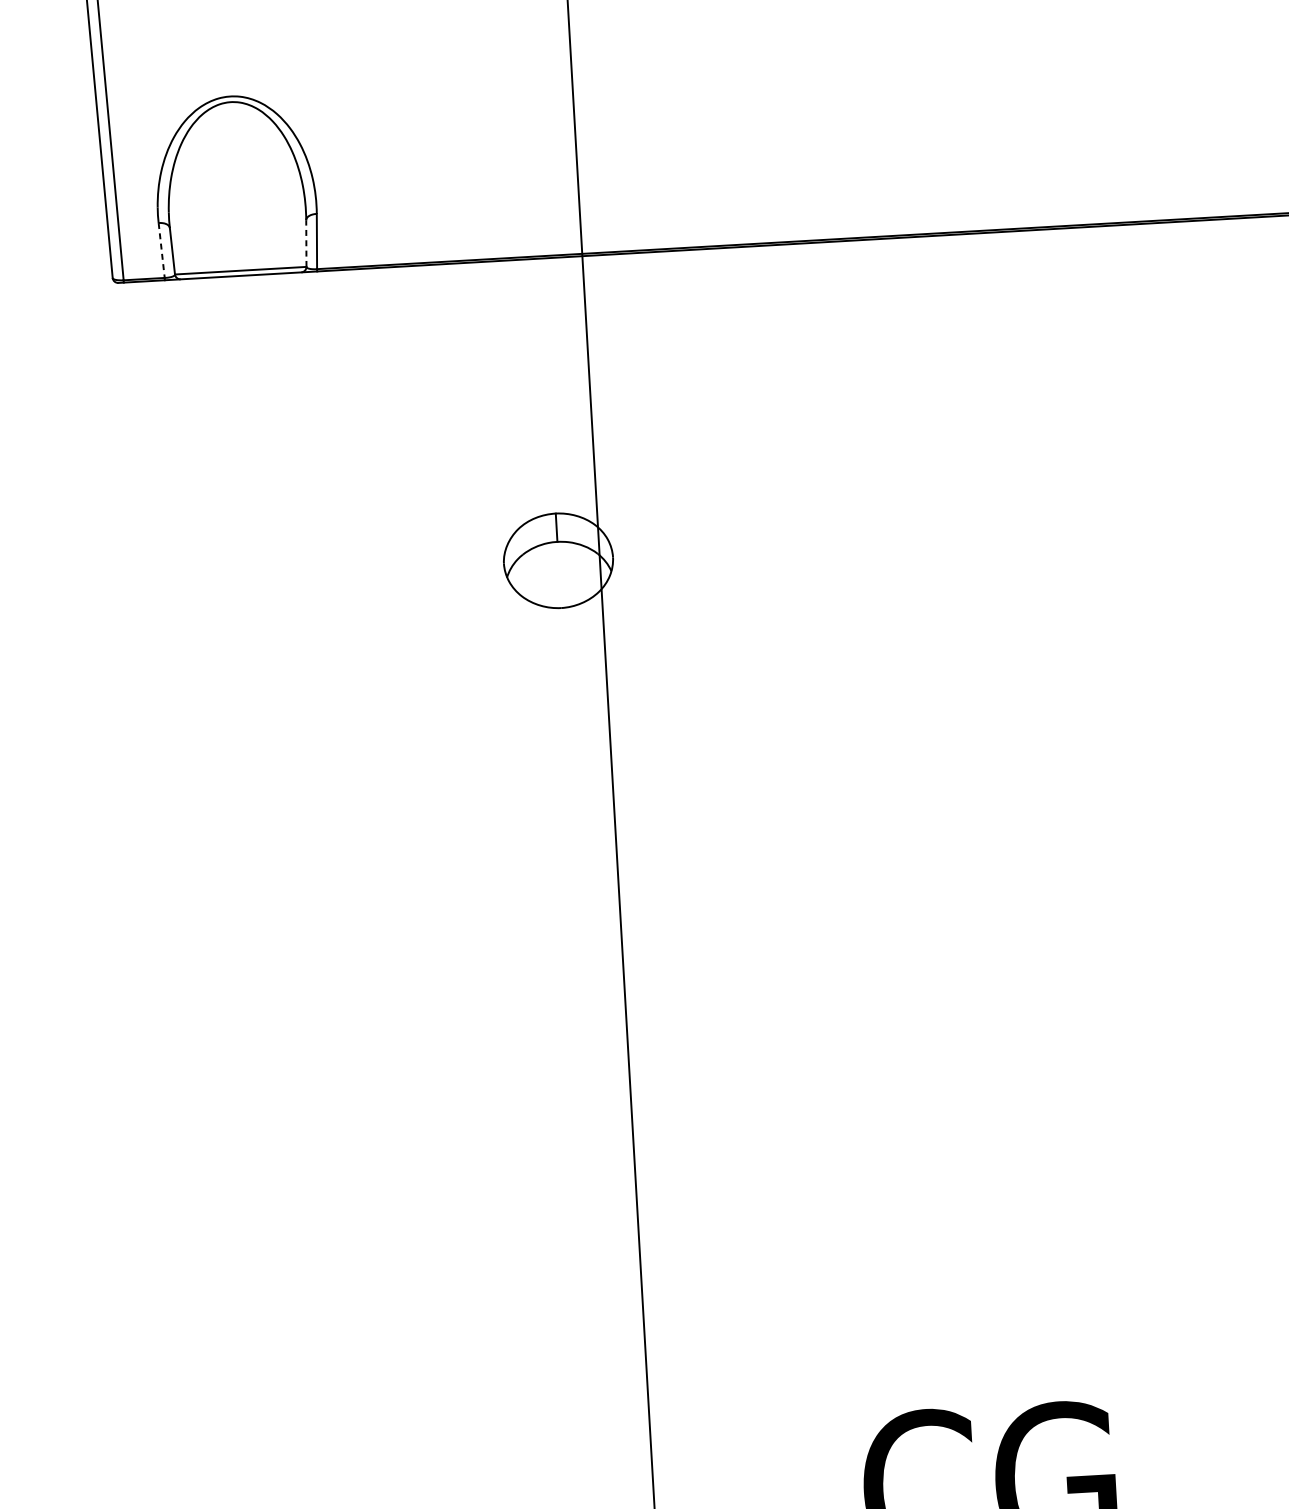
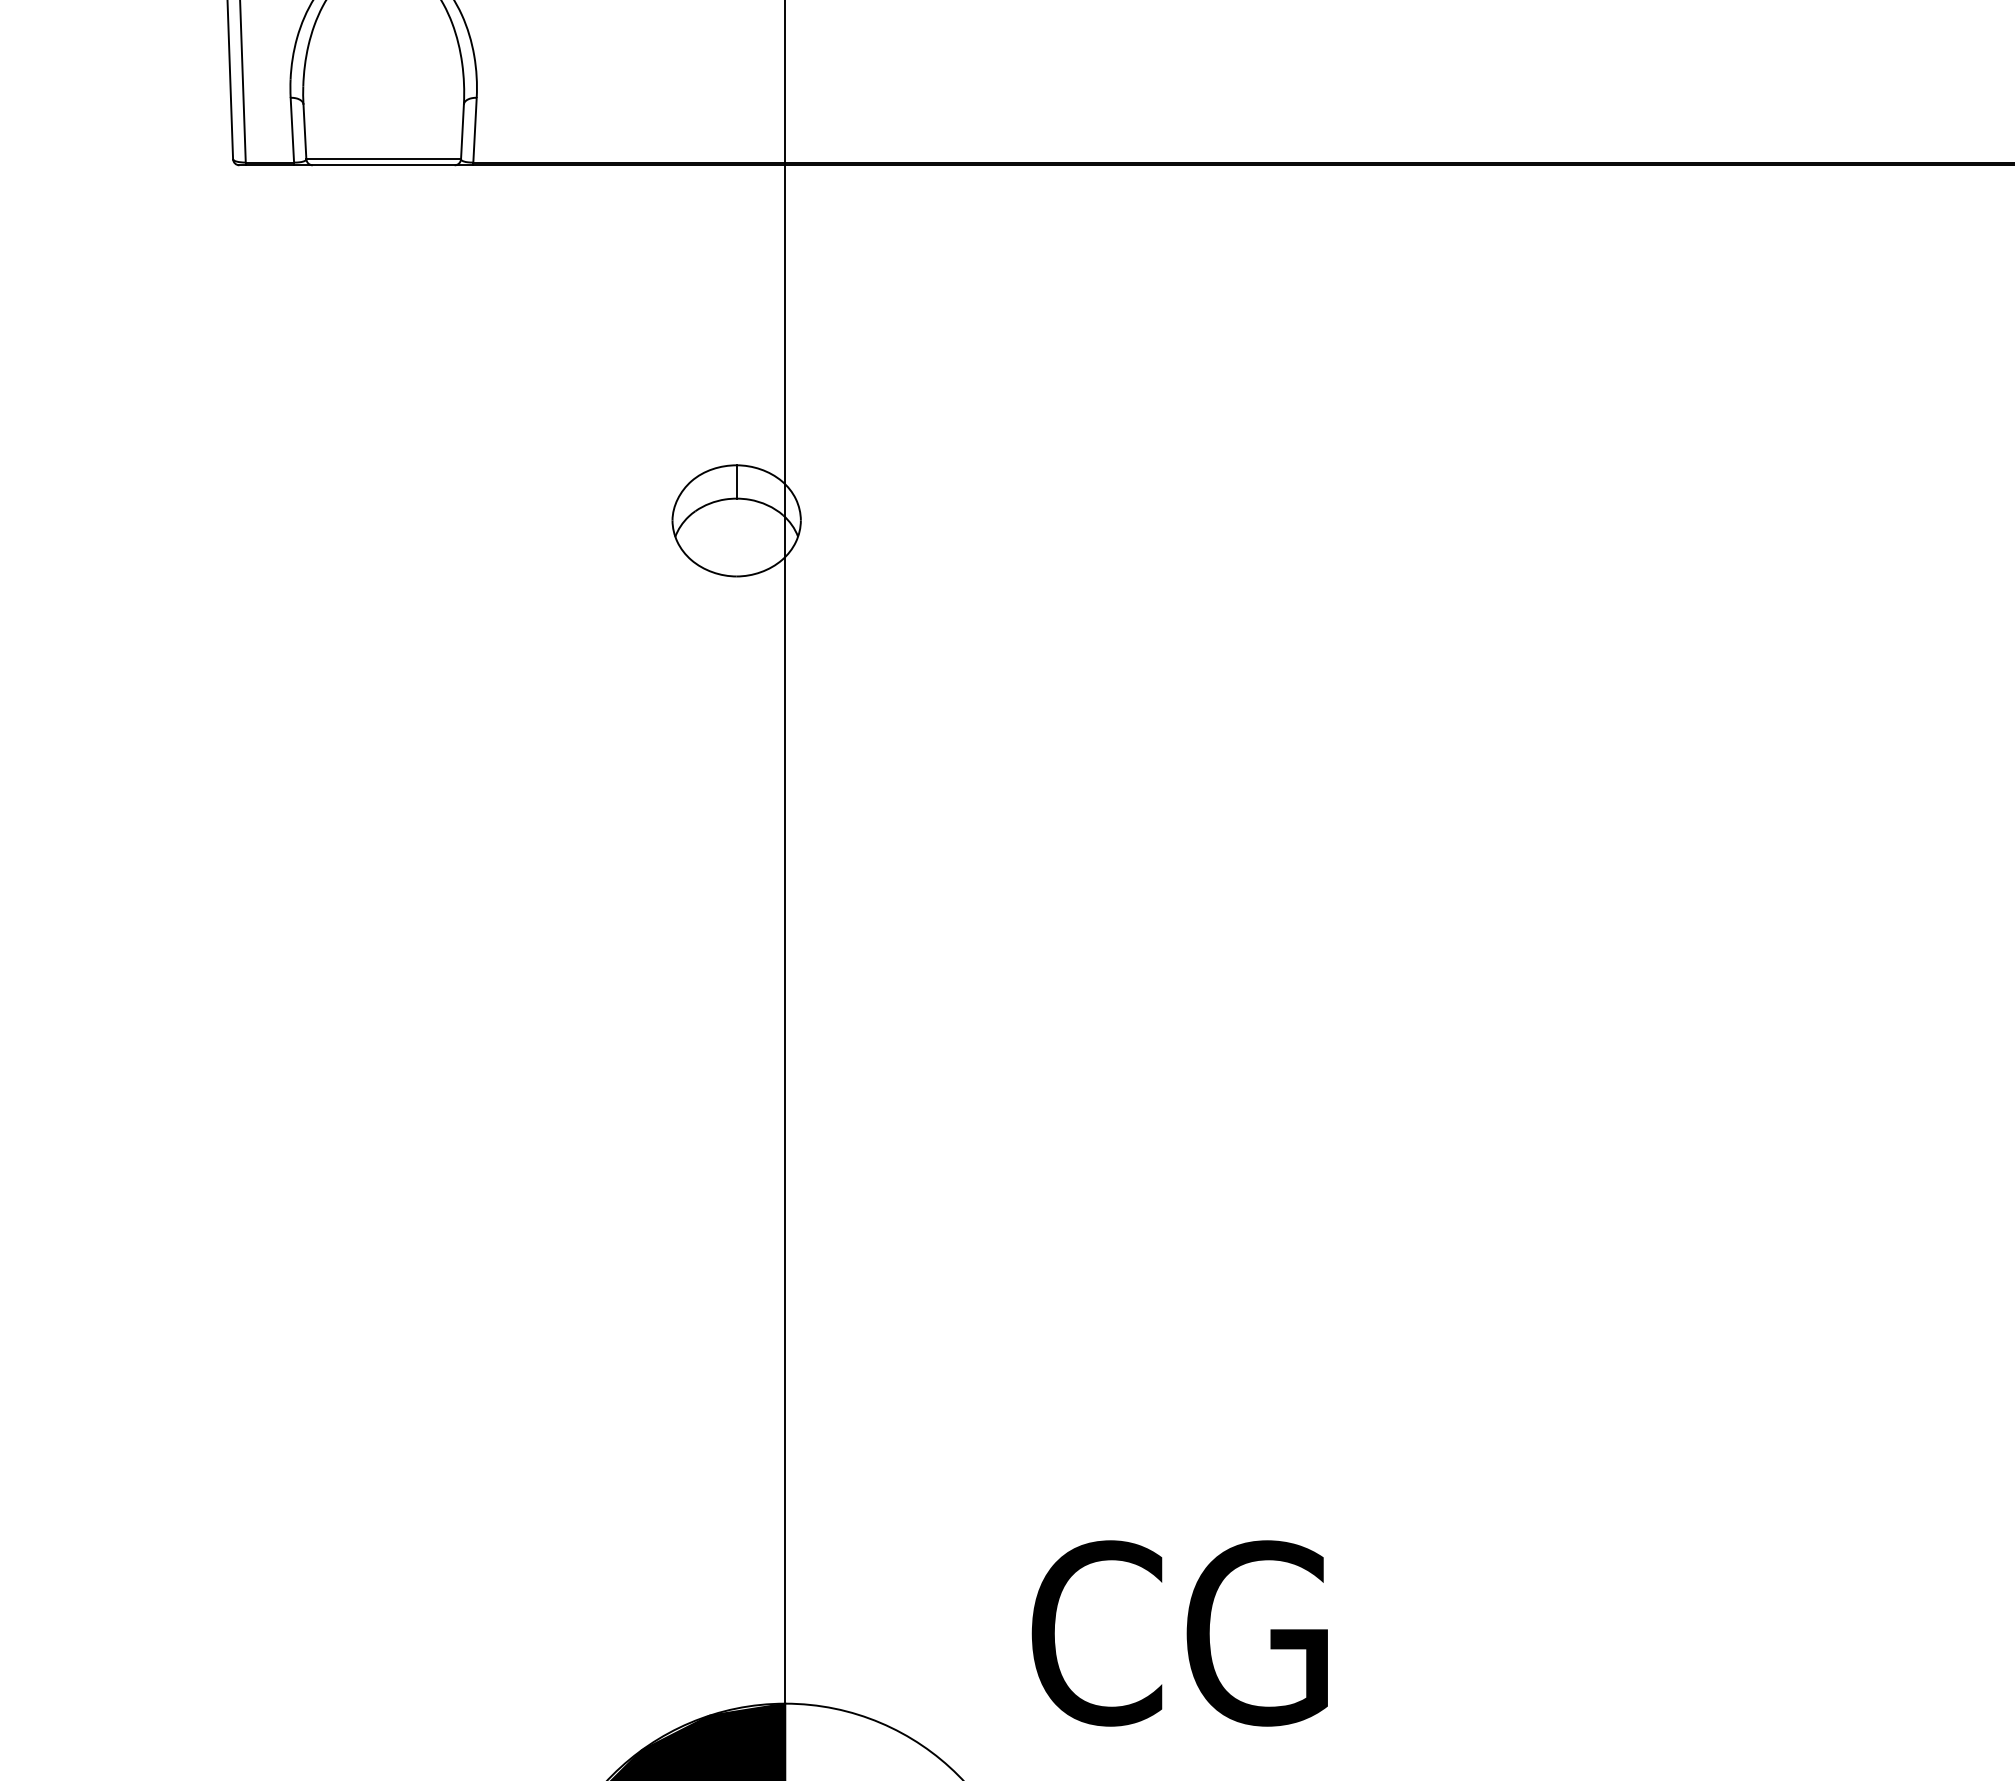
line: (306, 243) -> (462, 131), dashed -> solid
line: (161, 250) -> (292, 130), dashed -> solid

